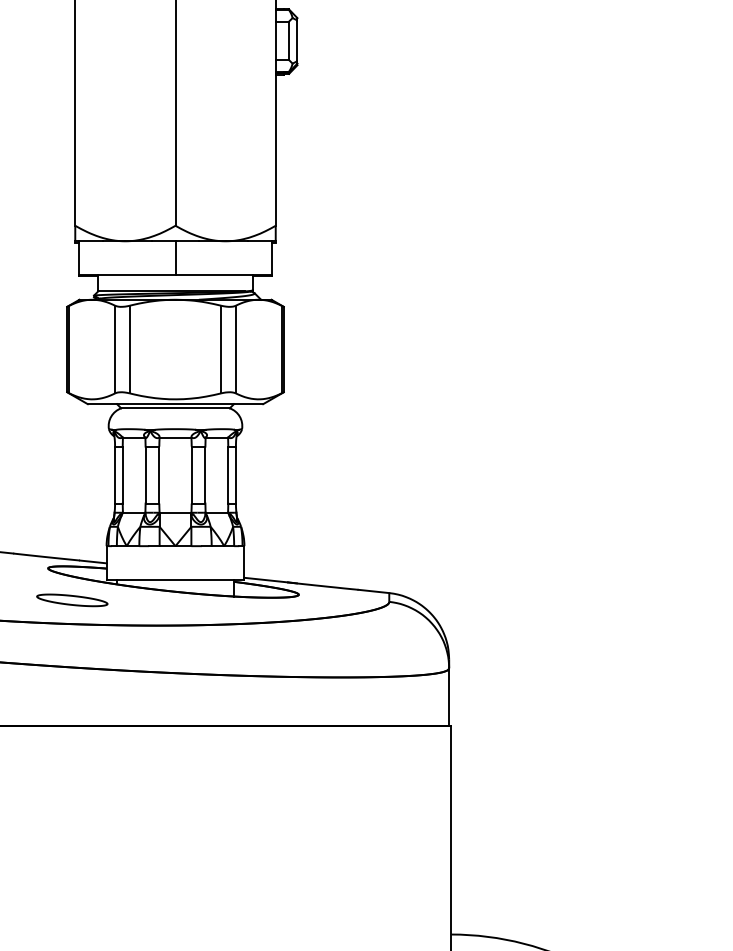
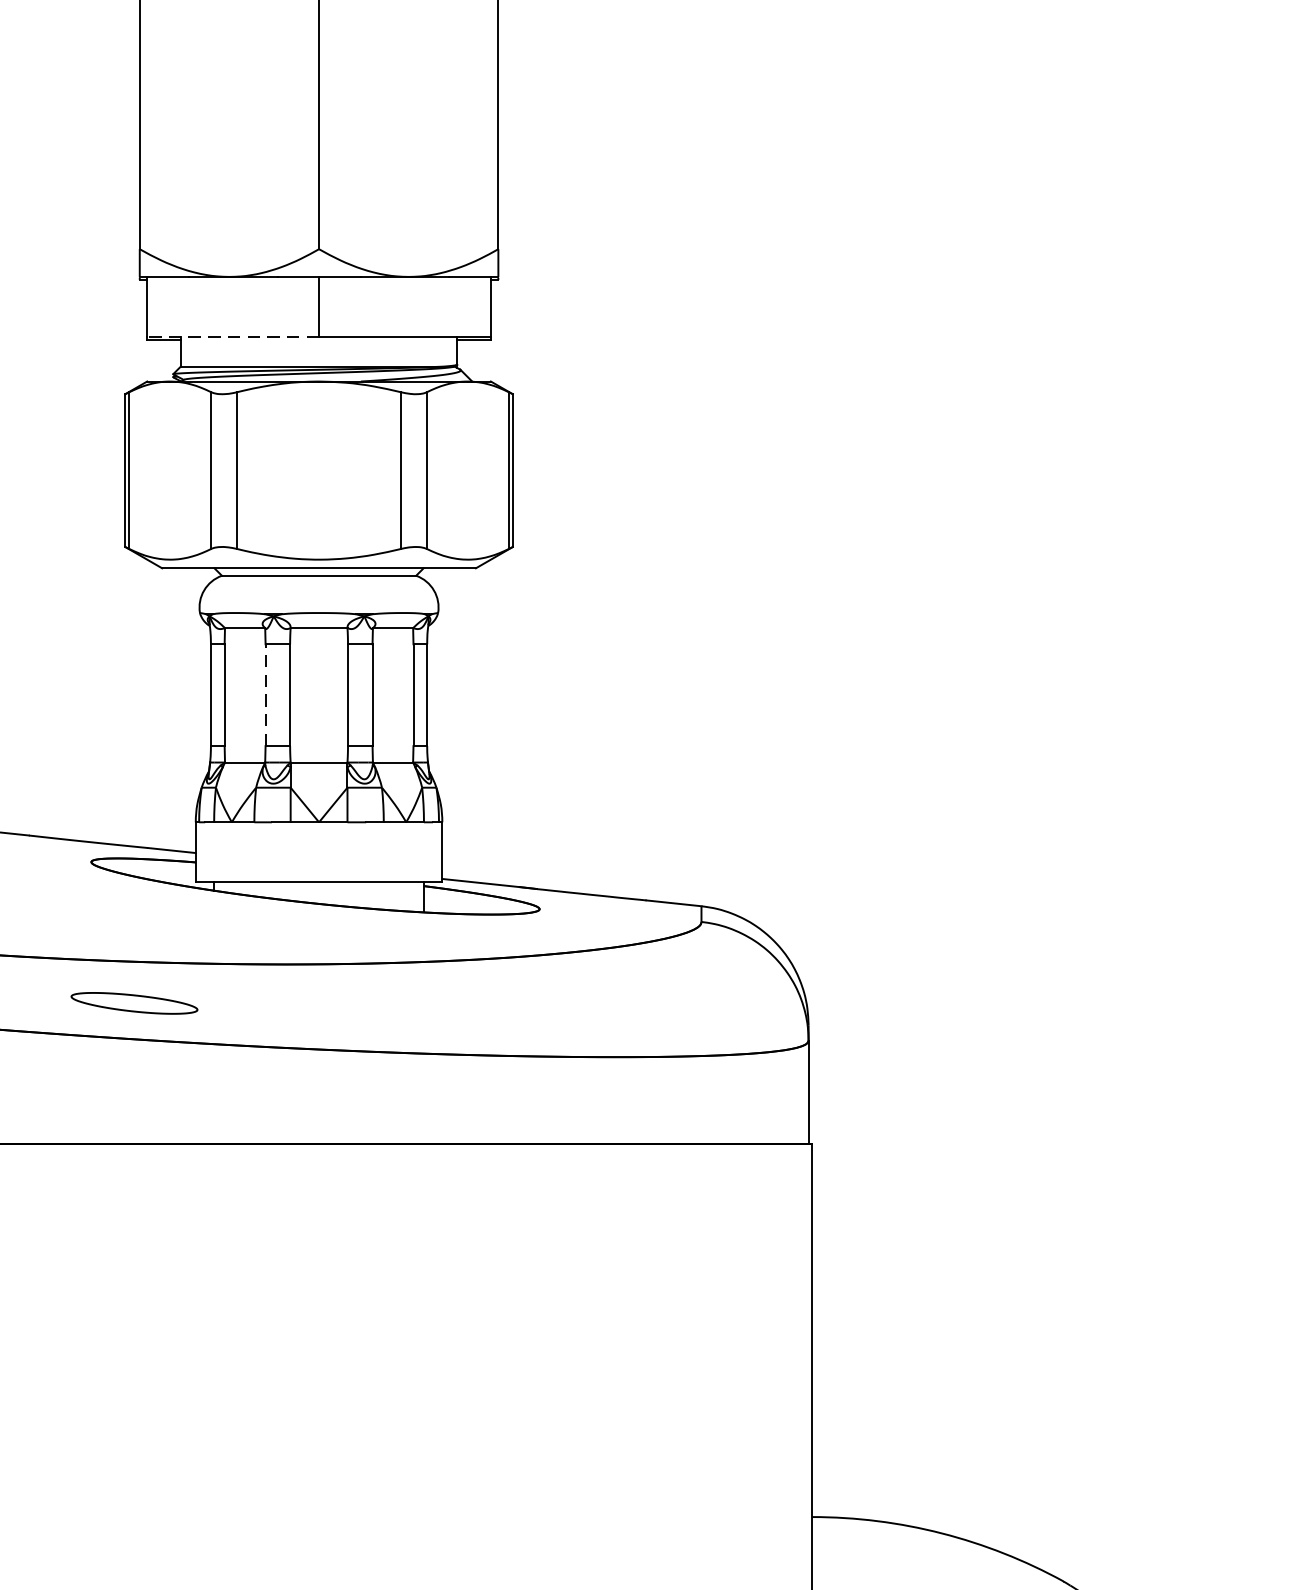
line: (126, 274) -> (231, 336), solid -> dashed
line: (145, 474) -> (265, 694), solid -> dashed
part: (72, 600) -> (134, 1003), moved

